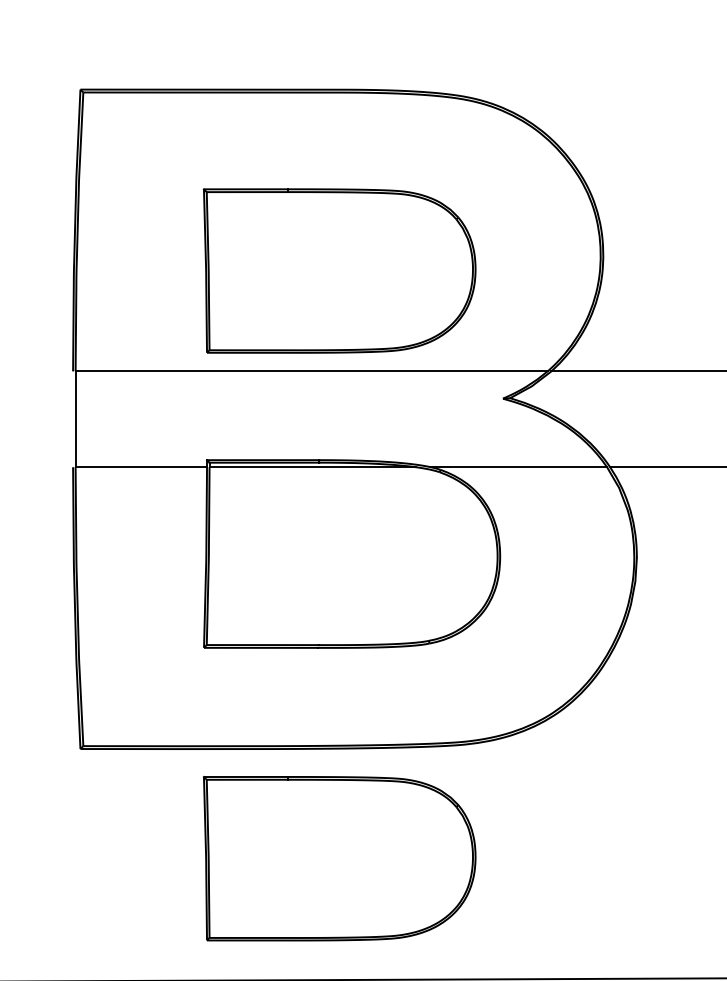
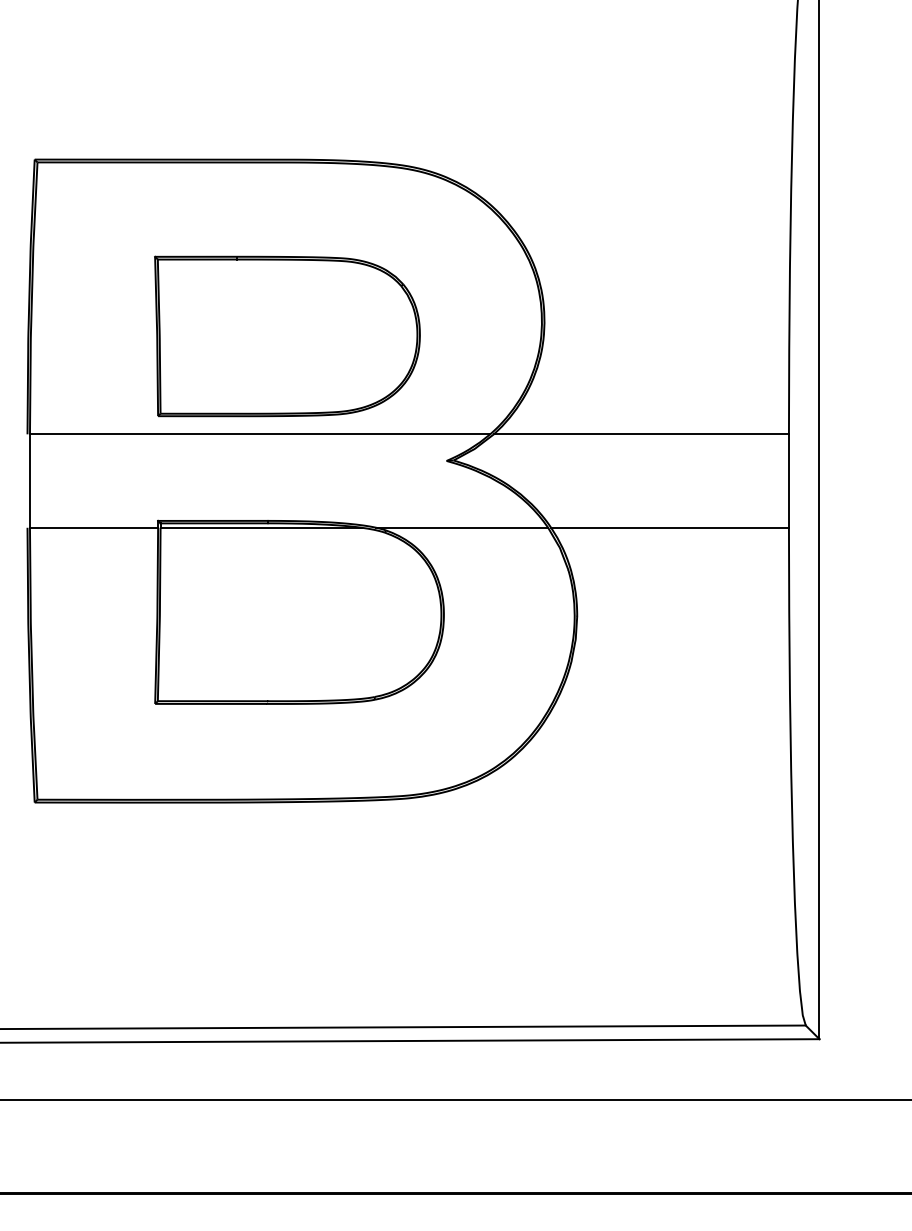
part: (339, 858) -> (287, 909), removed

